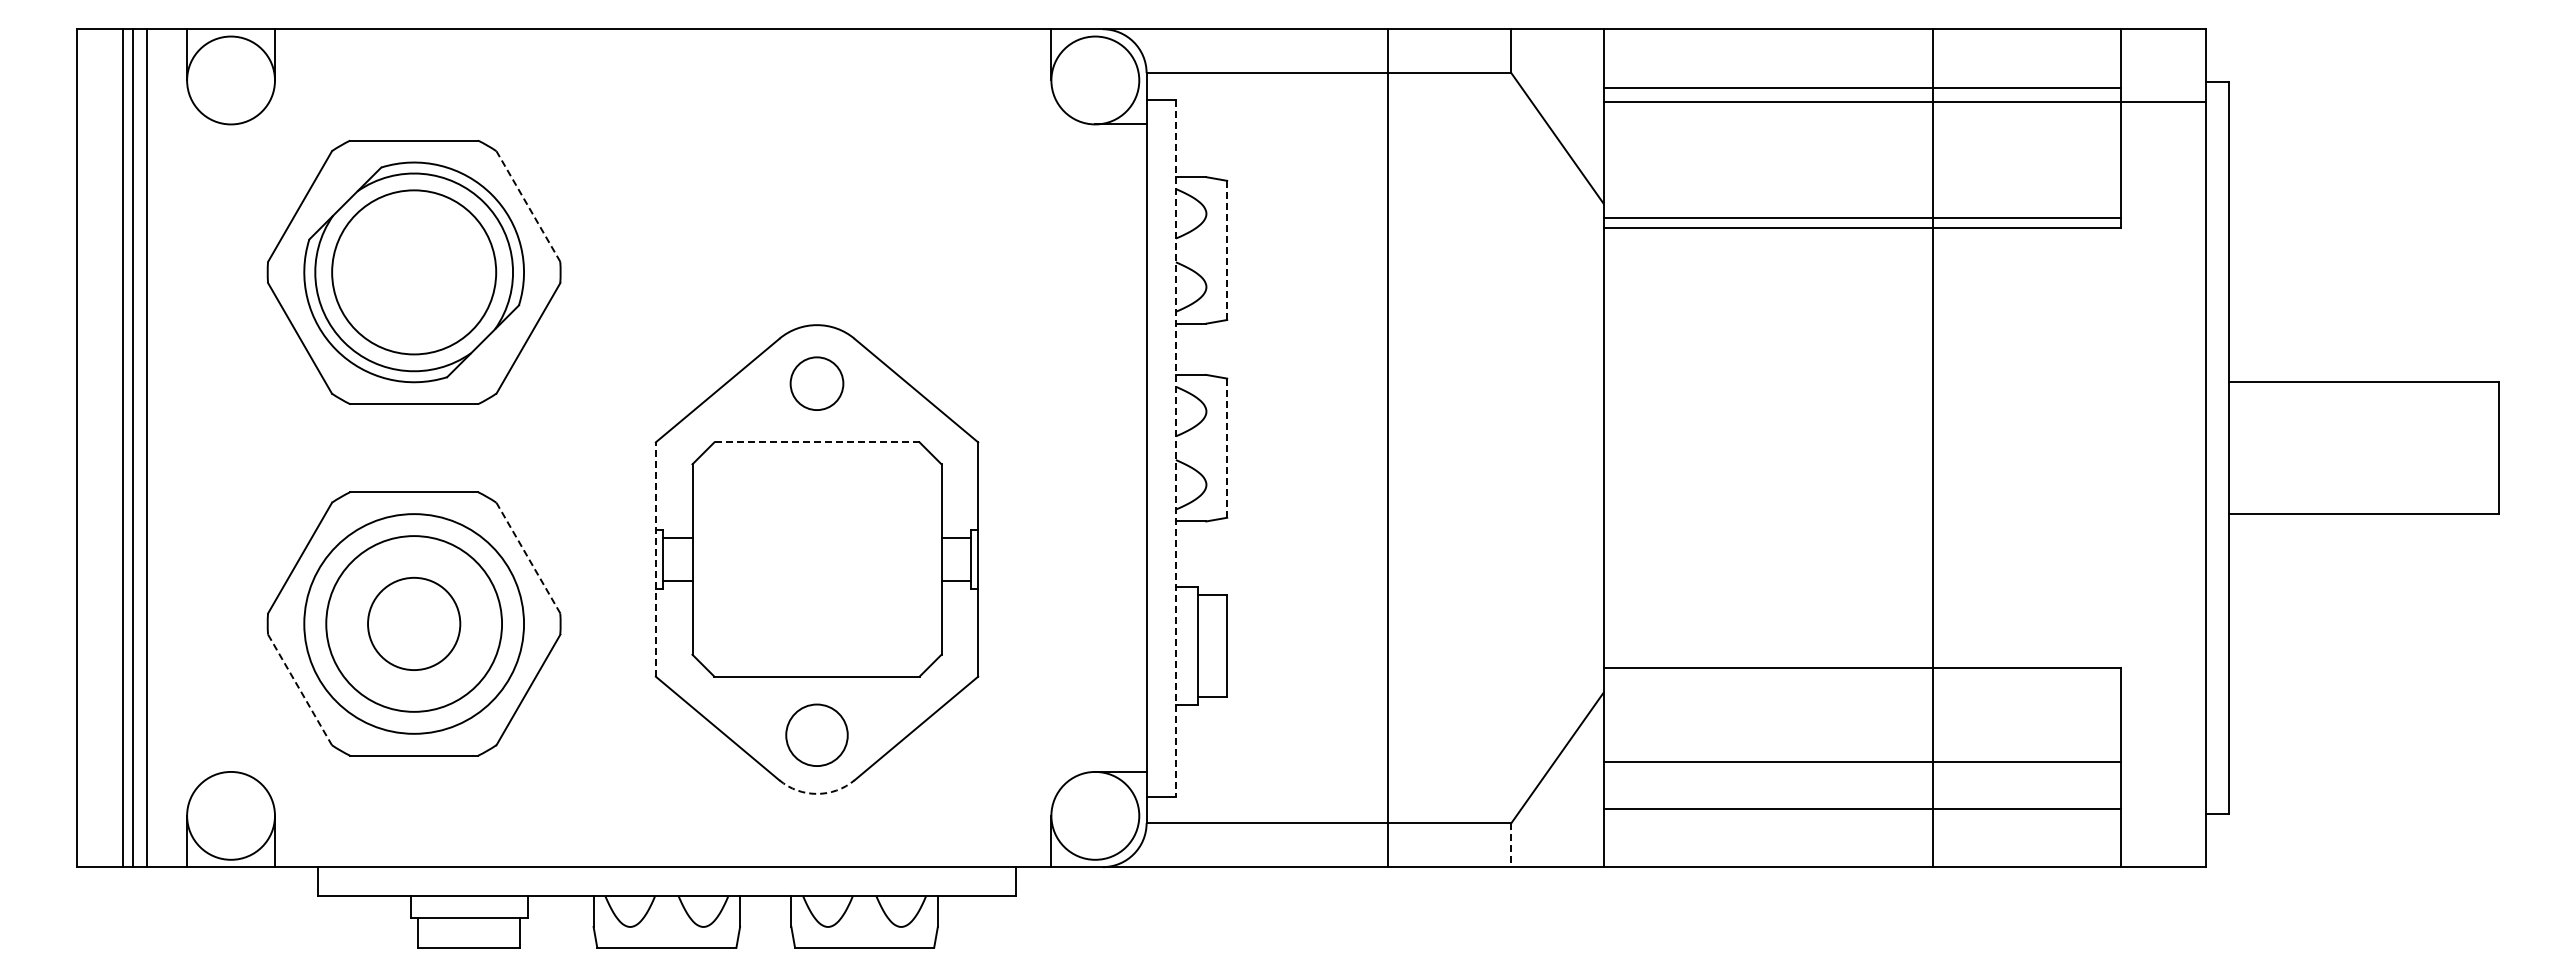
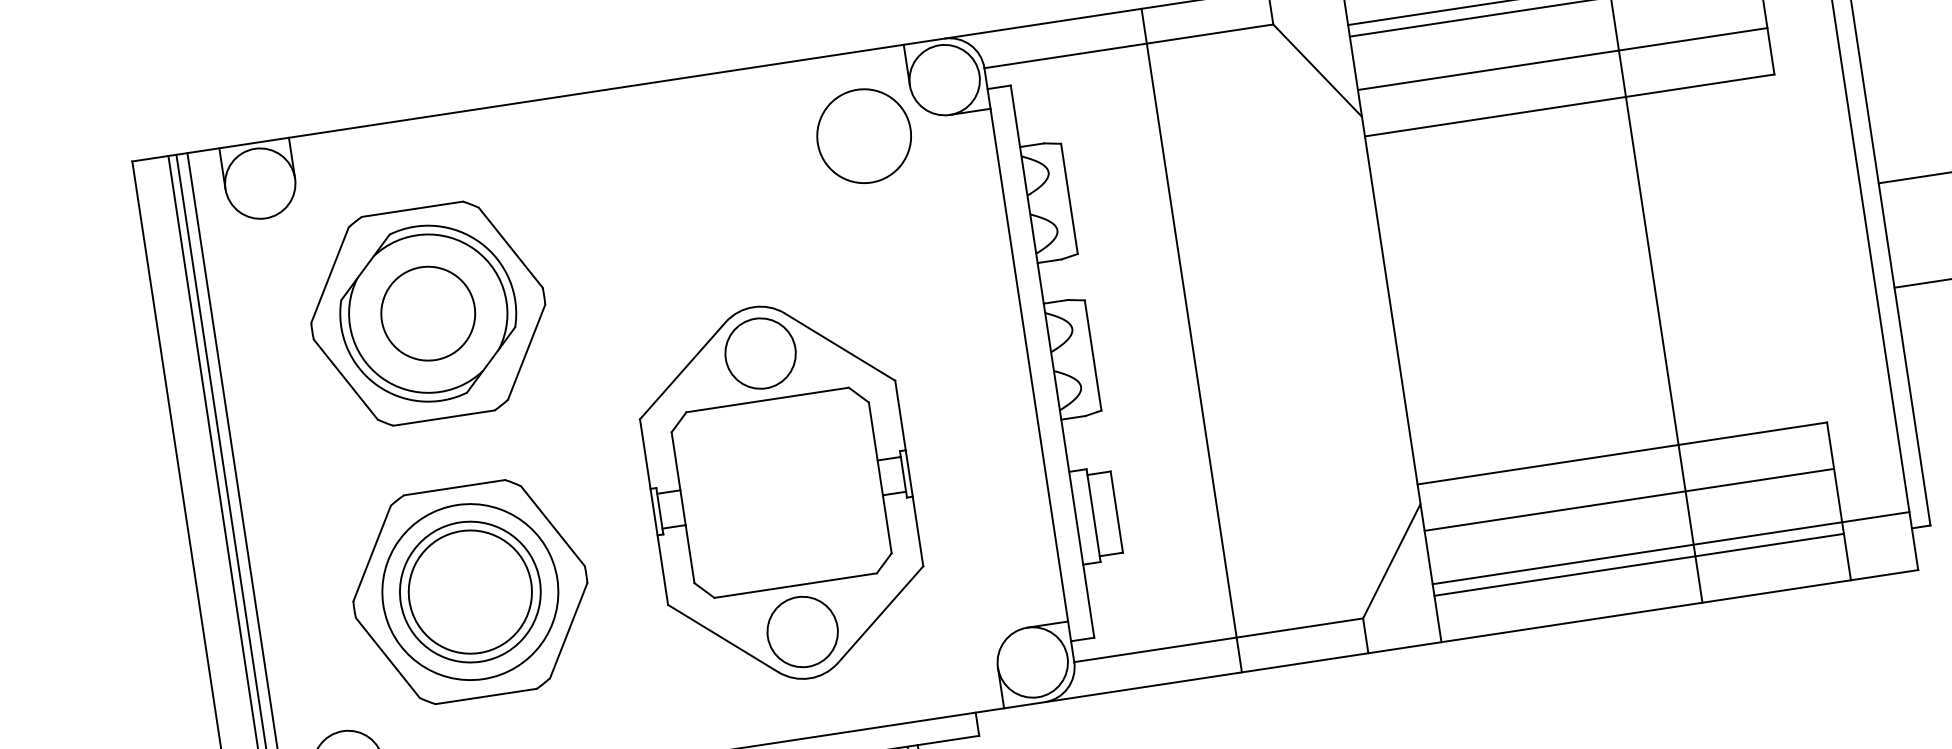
circle: (985, 134) -> (864, 136), added
line: (528, 206) -> (510, 247), dashed -> solid
line: (1861, 217) -> (1562, 58), moved
line: (1227, 250) -> (1069, 198), dashed -> solid
circle: (413, 272) -> (427, 313), size x0.71
circle: (816, 383) -> (760, 353), size x1.67
line: (817, 442) -> (768, 400), dashed -> solid
line: (1175, 448) -> (1052, 361), dashed -> solid
line: (1227, 448) -> (1093, 355), dashed -> solid
line: (1387, 448) -> (1191, 340), moved
line: (528, 558) -> (553, 526), dashed -> solid
line: (655, 559) -> (653, 512), dashed -> solid
circle: (414, 623) -> (470, 591), size x1.67
line: (300, 689) -> (388, 657), dashed -> solid
circle: (816, 735) -> (802, 632), size x1.43
line: (1861, 761) -> (1628, 499), moved
arc: (817, 793) -> (810, 678), dashed -> solid
line: (1904, 793) -> (1670, 547), added
line: (1511, 845) -> (1365, 636), dashed -> solid

